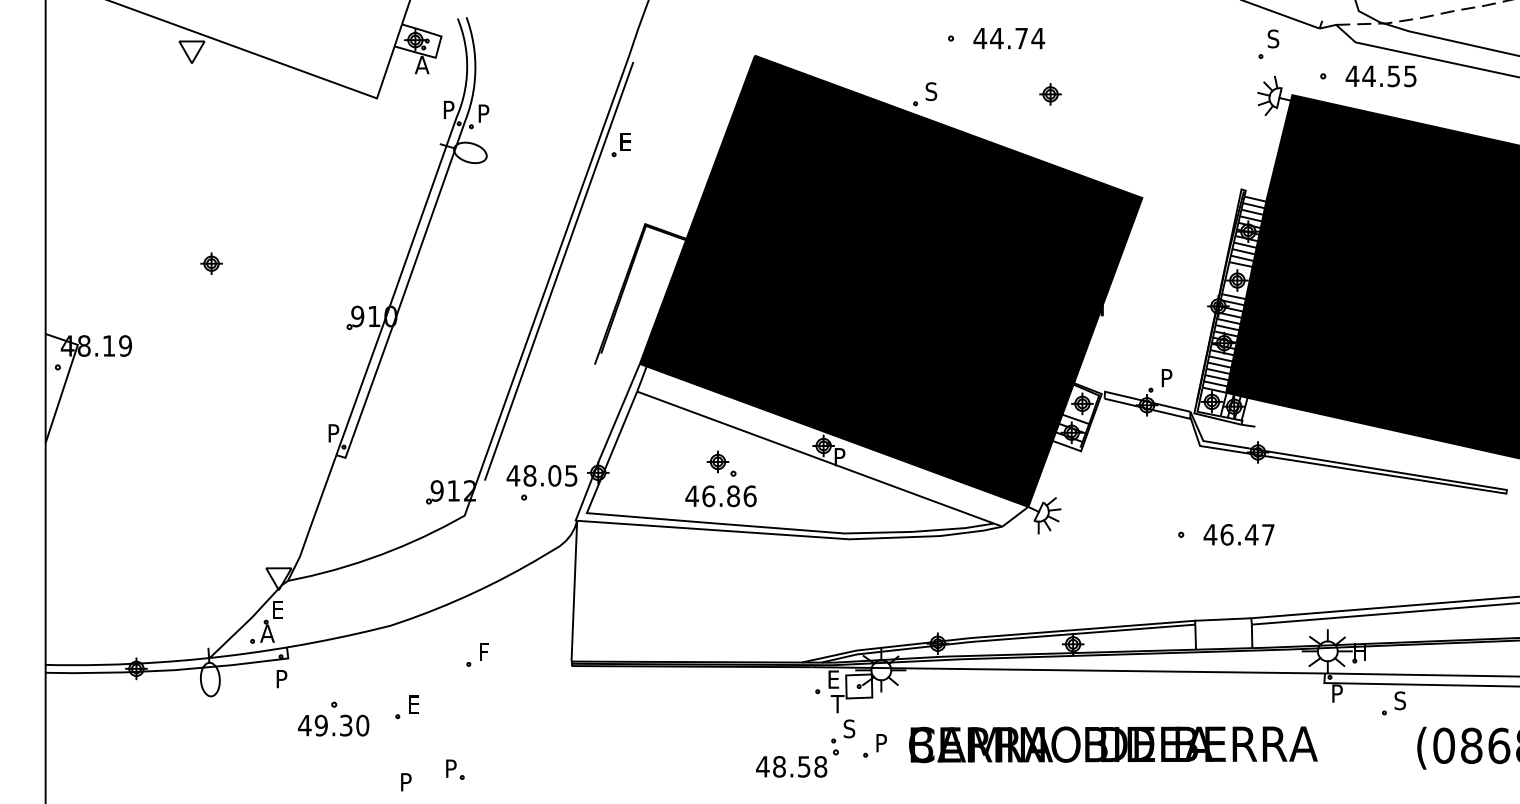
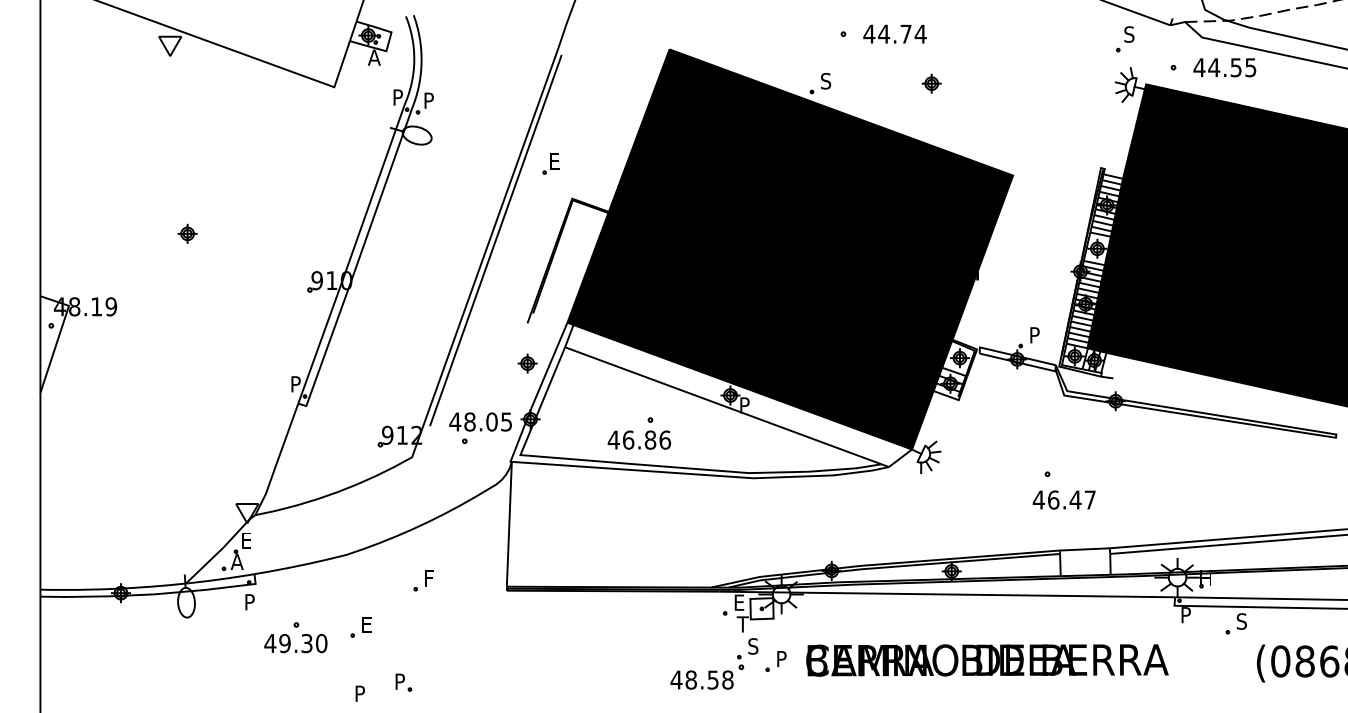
part: (620, 145) -> (550, 164), moved
part: (717, 461) -> (527, 363), moved
text: (1238, 534) -> (1063, 499), moved

